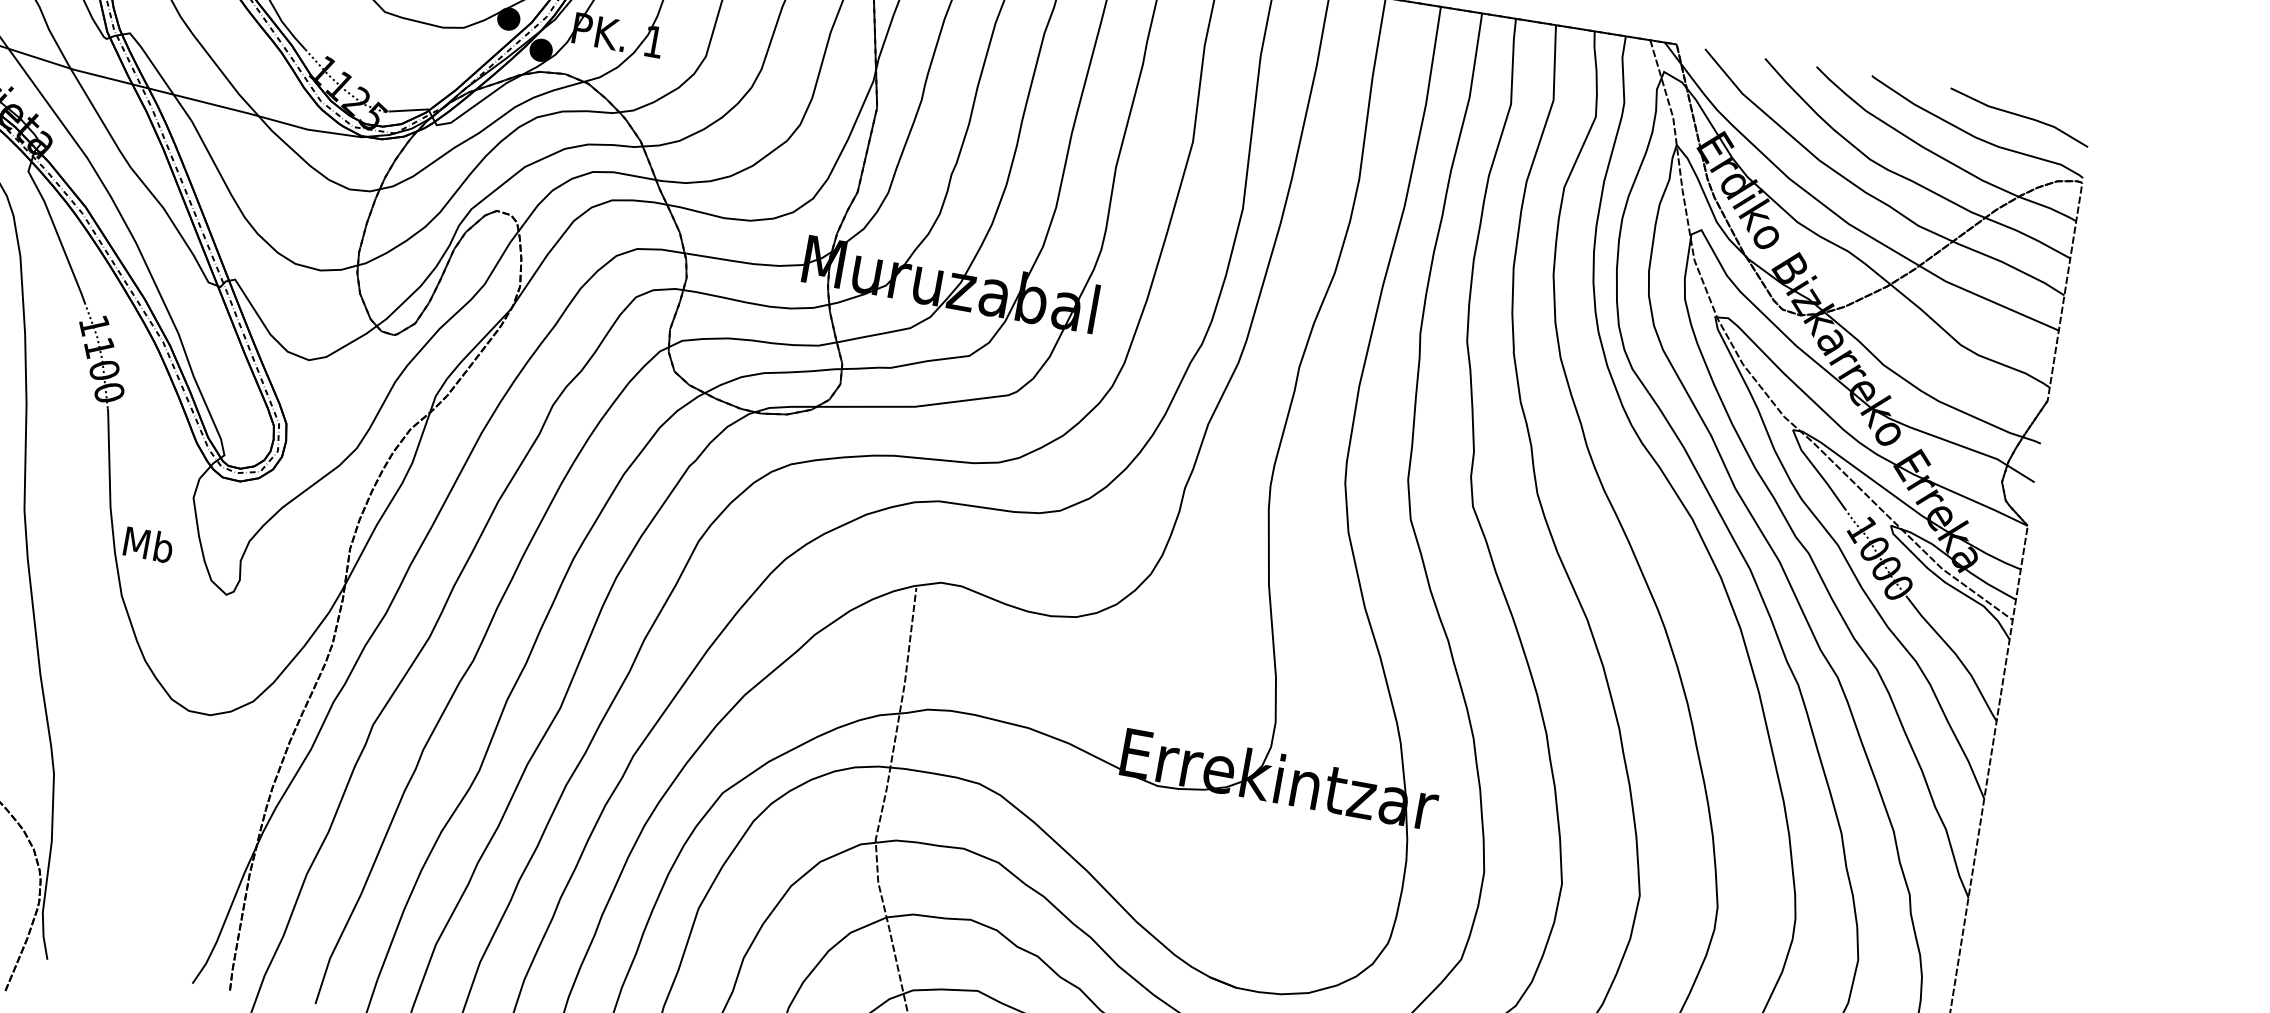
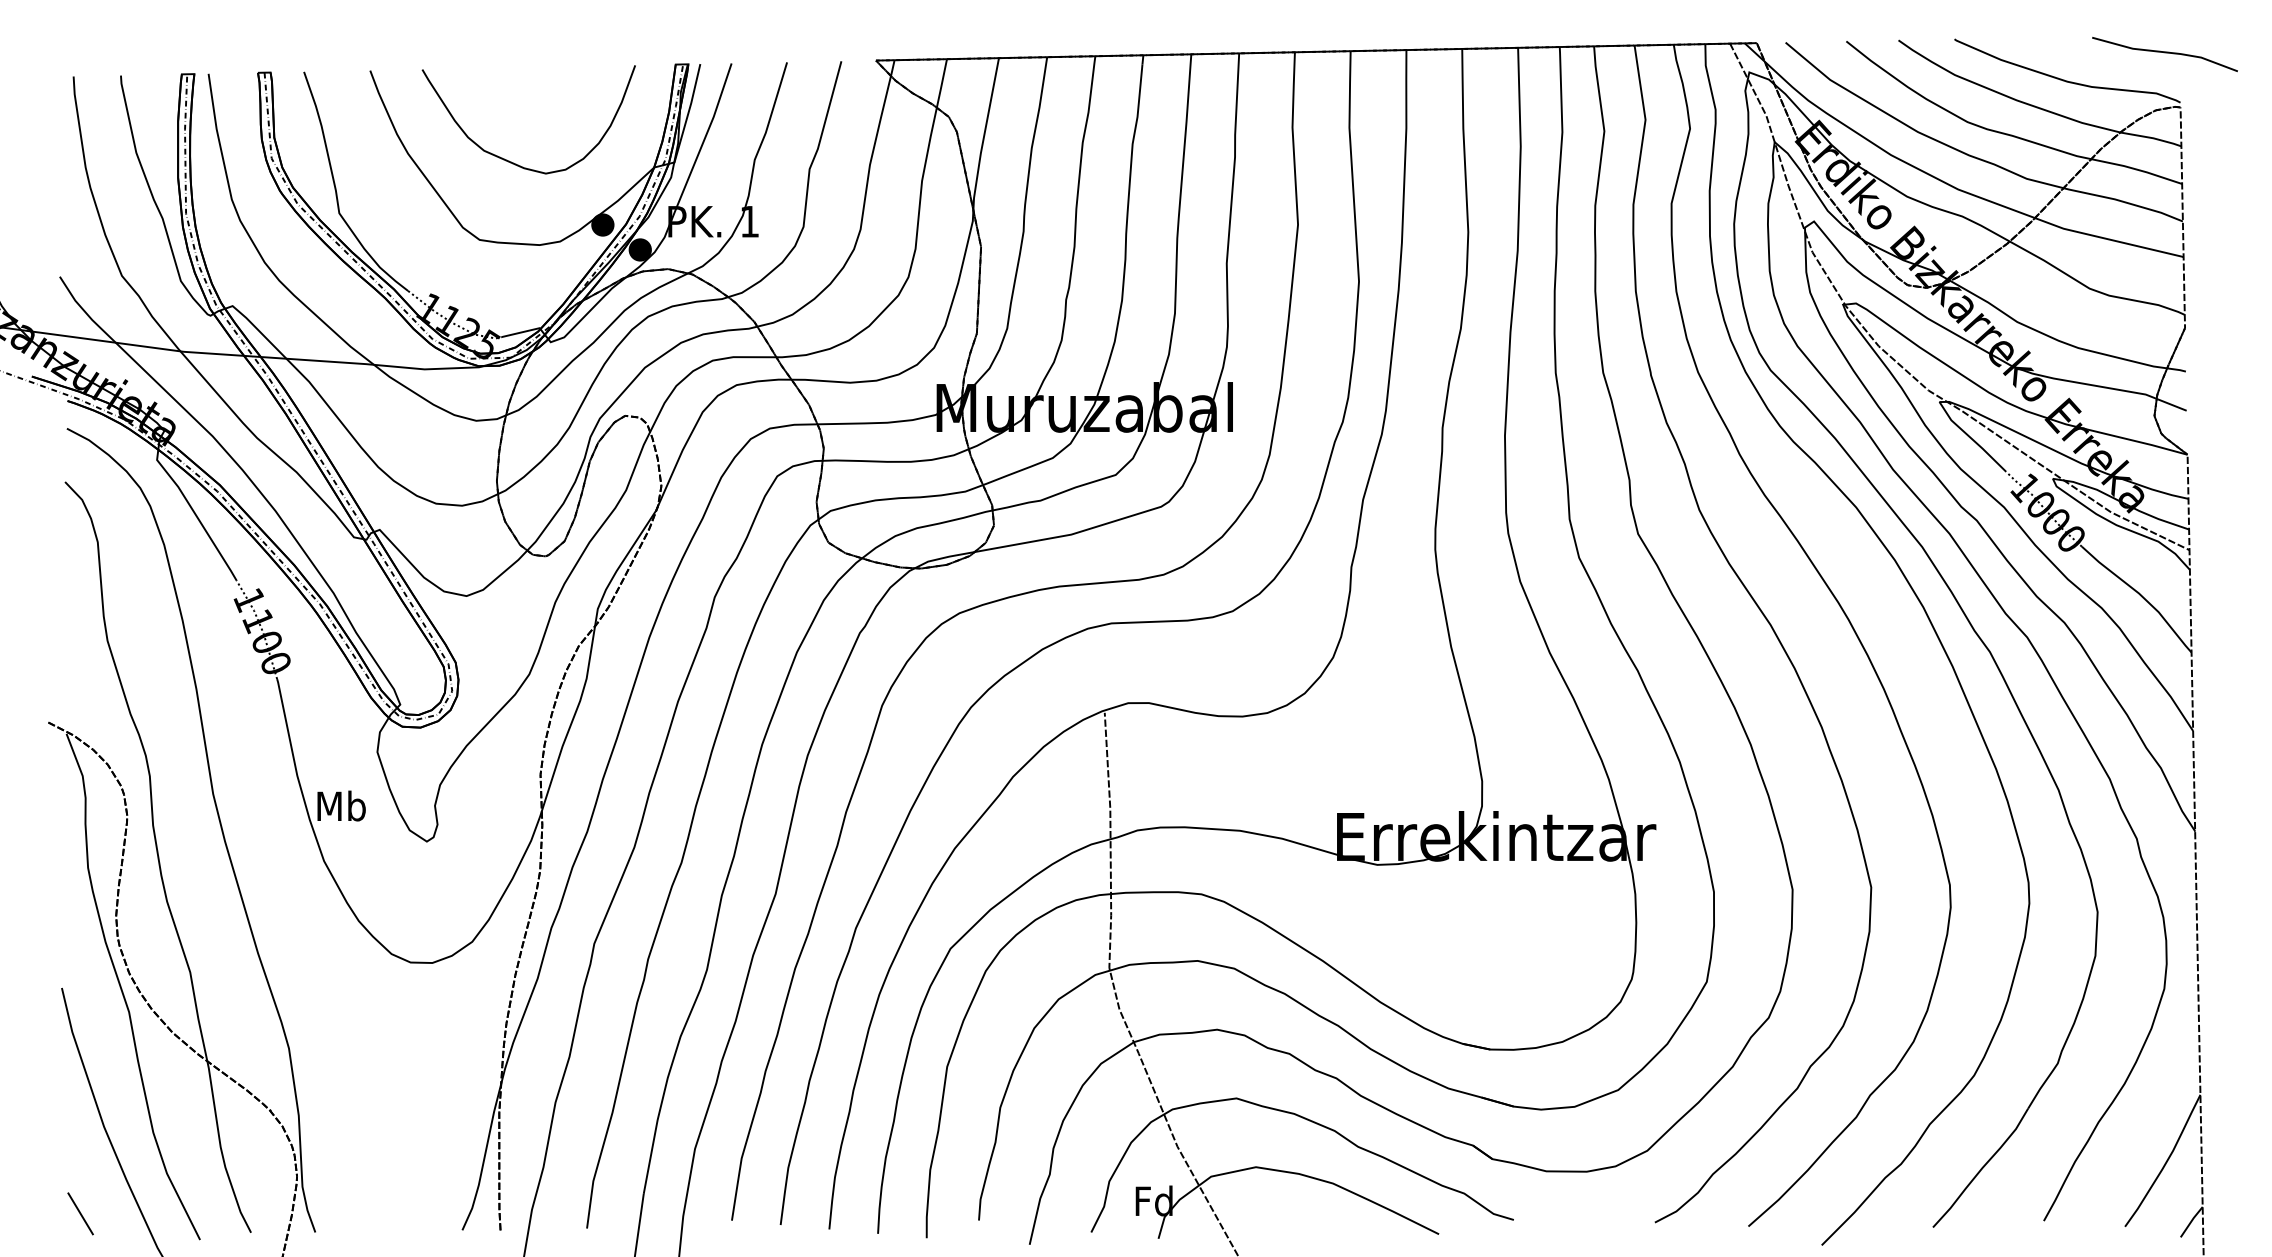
line: (2019, 116) -> (2164, 53), moved

